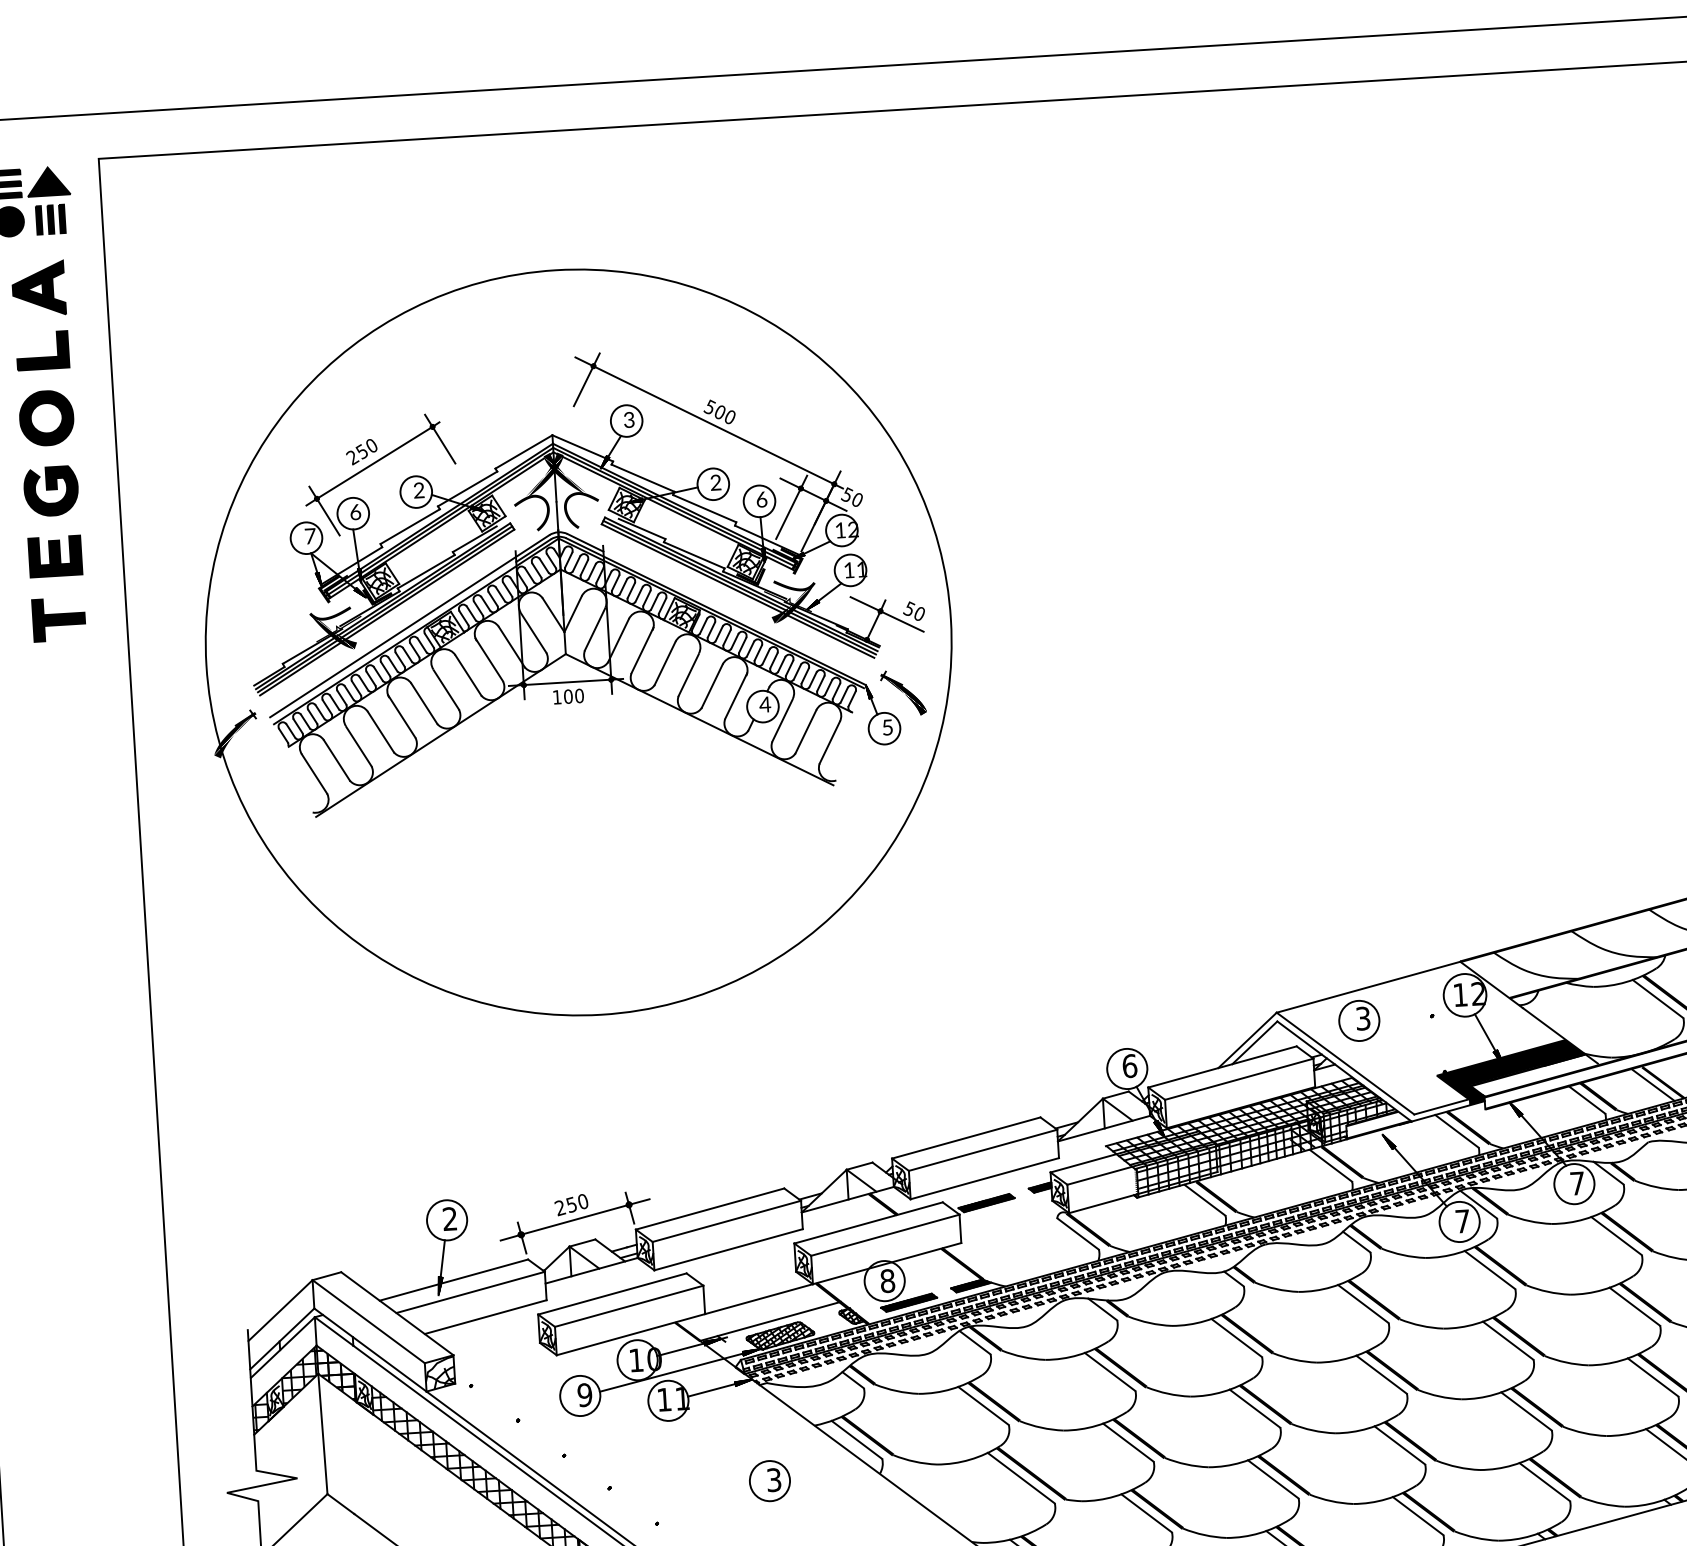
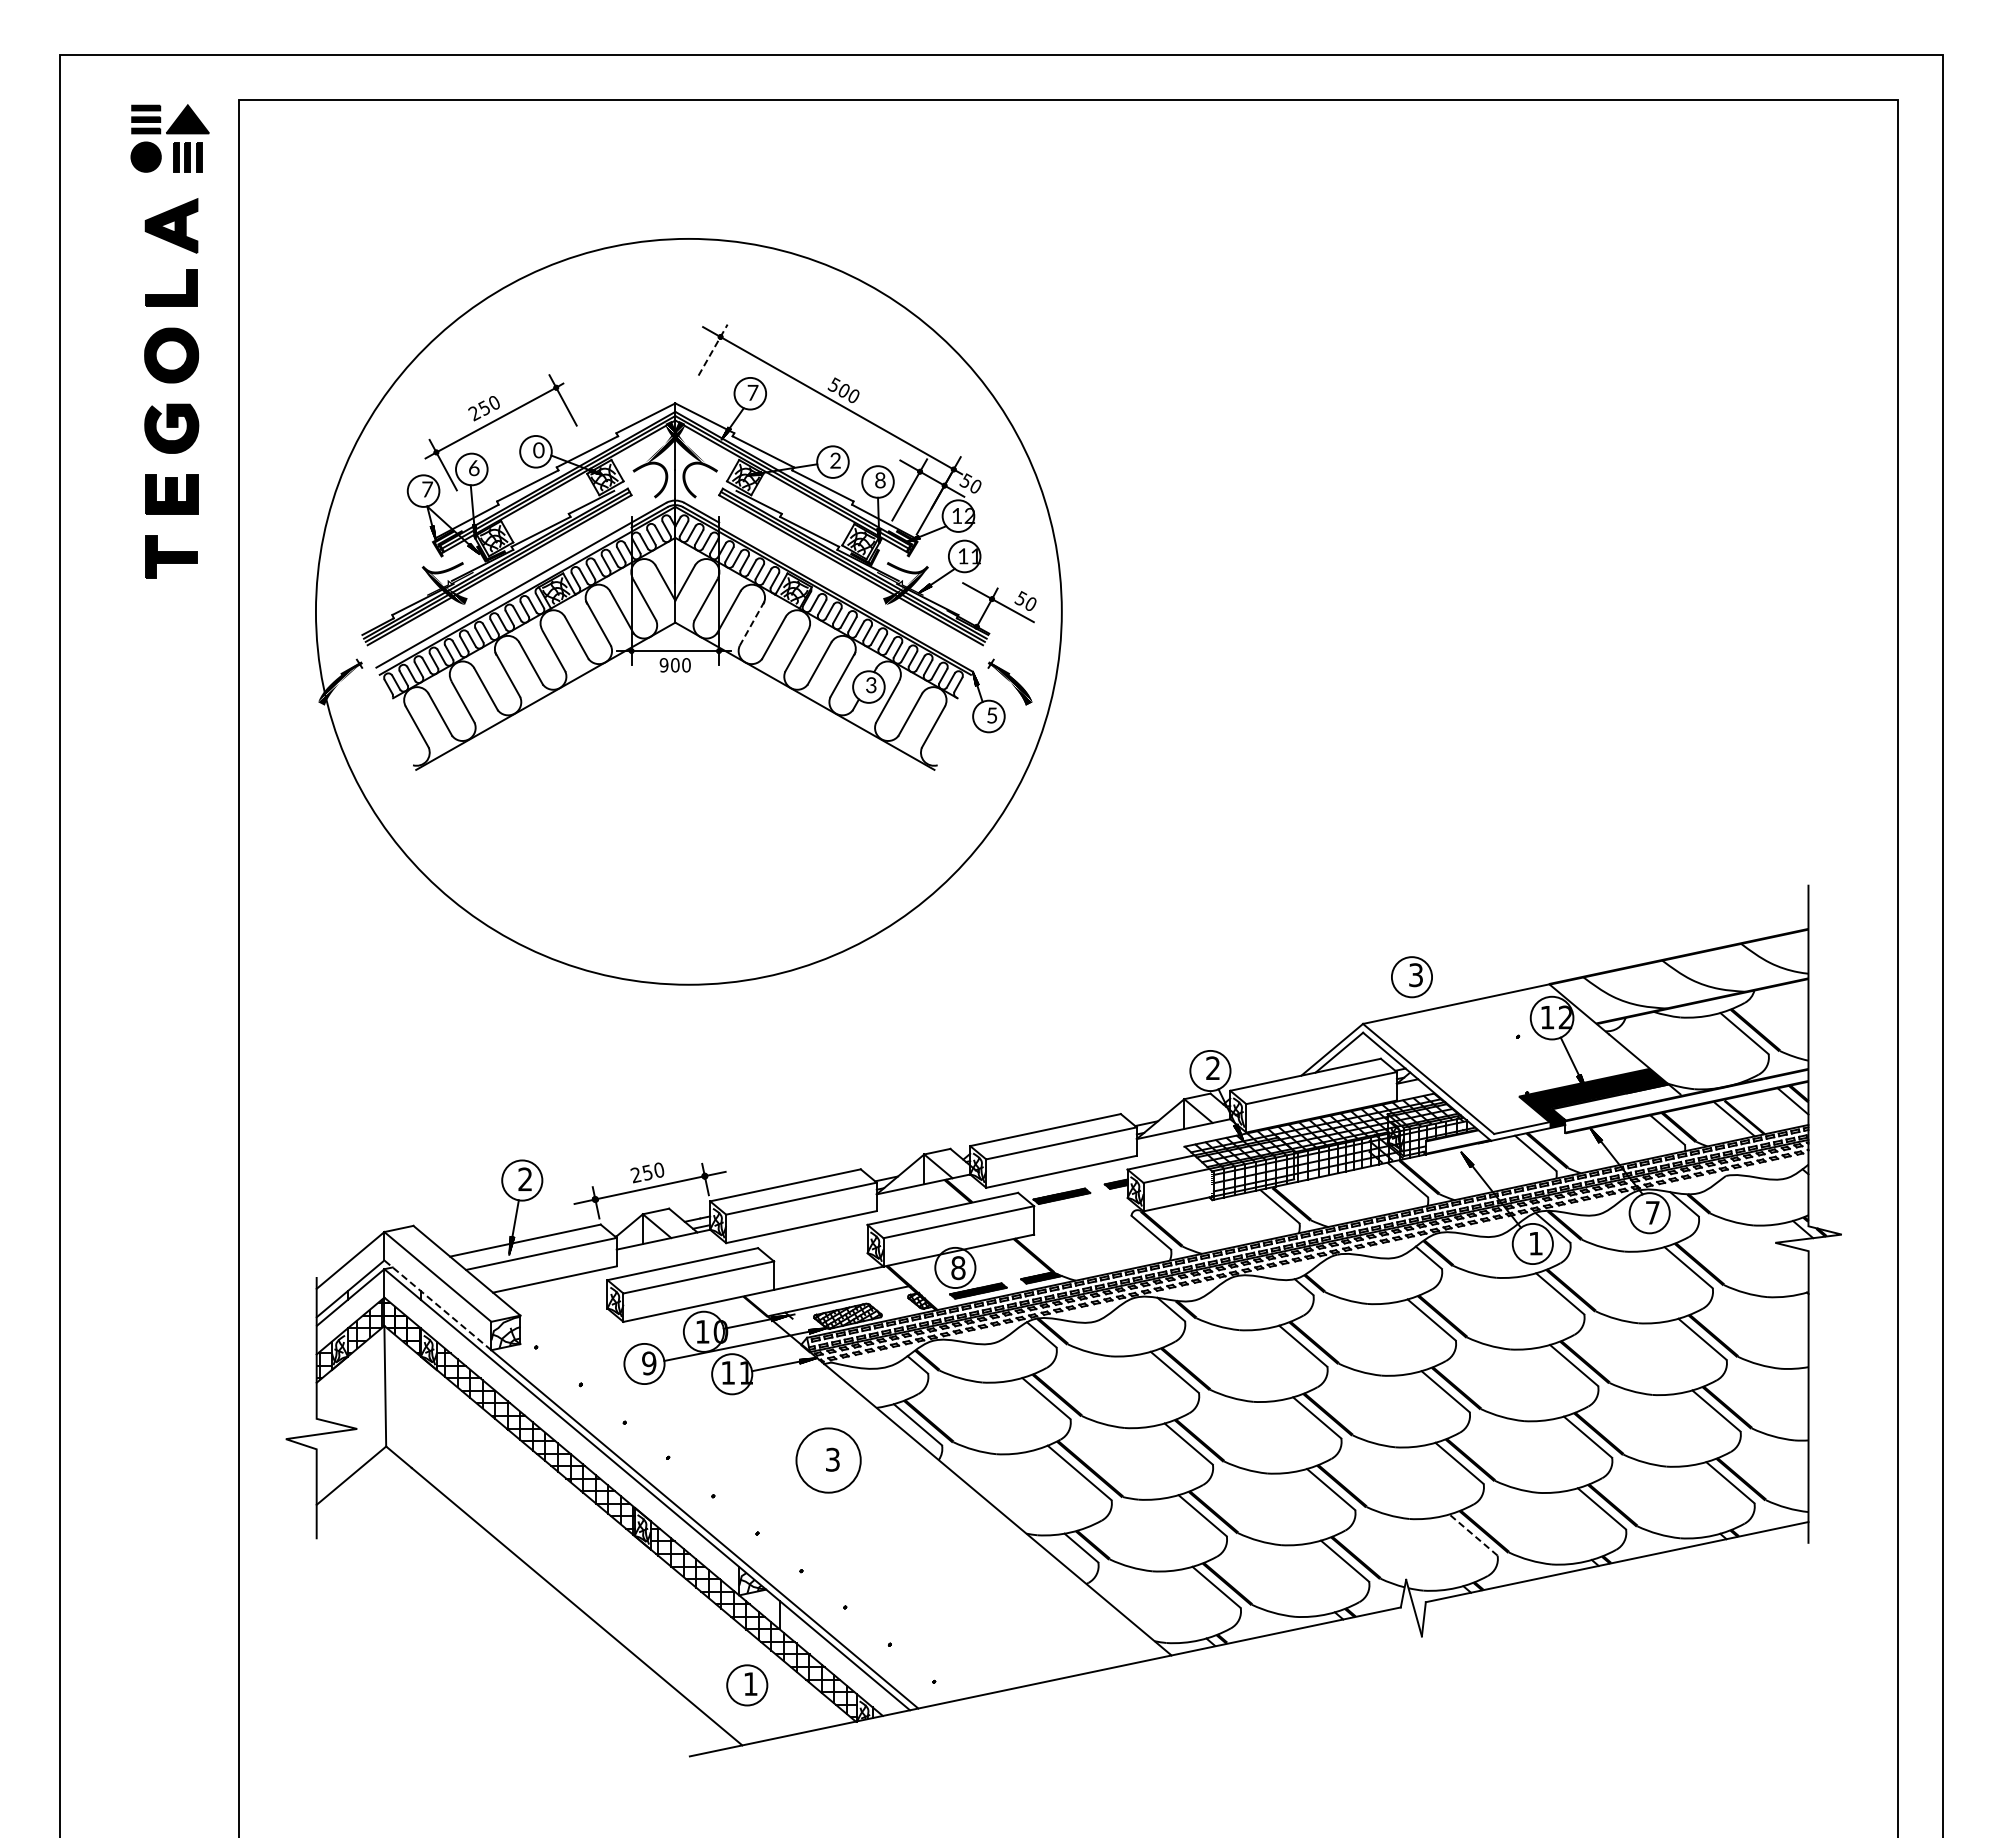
line: (587, 379) -> (713, 349), solid -> dashed
text: (628, 419) -> (752, 392), 3 -> 7
text: (418, 490) -> (538, 450), 2 -> 0
text: (761, 498) -> (880, 479), 6 -> 8
line: (641, 651) -> (751, 624), solid -> dashed
text: (556, 697) -> (663, 665), 100 -> 900
text: (765, 704) -> (871, 685), 4 -> 3
part: (1358, 1021) -> (1411, 977), moved
text: (1130, 1066) -> (1213, 1068), 6 -> 2
text: (1462, 1221) -> (1535, 1243), 7 -> 1
line: (370, 1350) -> (437, 1305), solid -> dashed
circle: (769, 1481) -> (828, 1460), size x1.6
line: (1418, 1516) -> (1473, 1535), solid -> dashed

